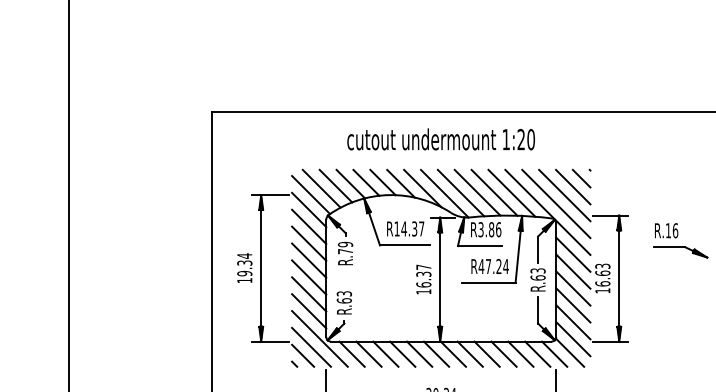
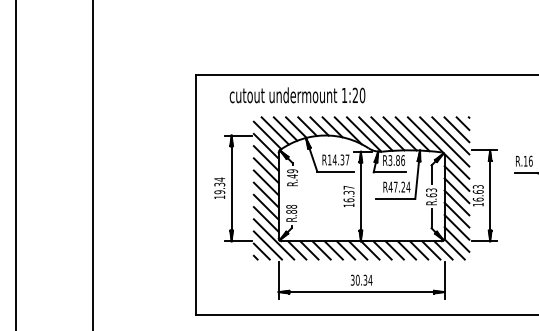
text: (441, 139) -> (297, 95), moved
text: (345, 251) -> (292, 176), R.79 -> R.49
text: (344, 297) -> (291, 209), R.63 -> R.88

